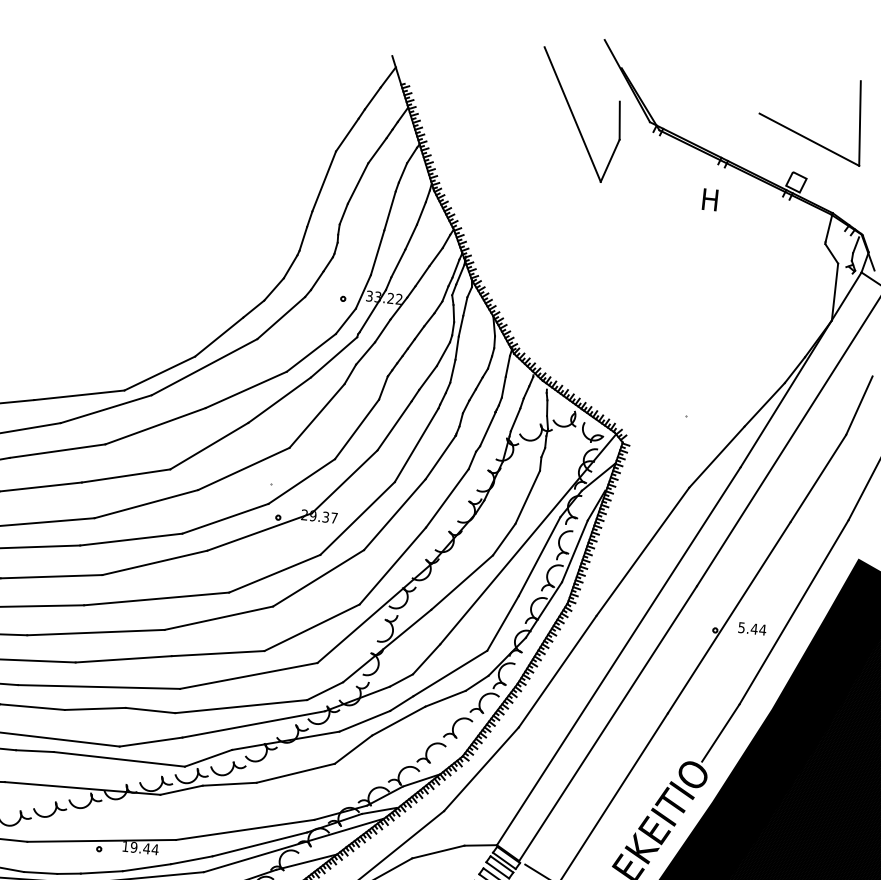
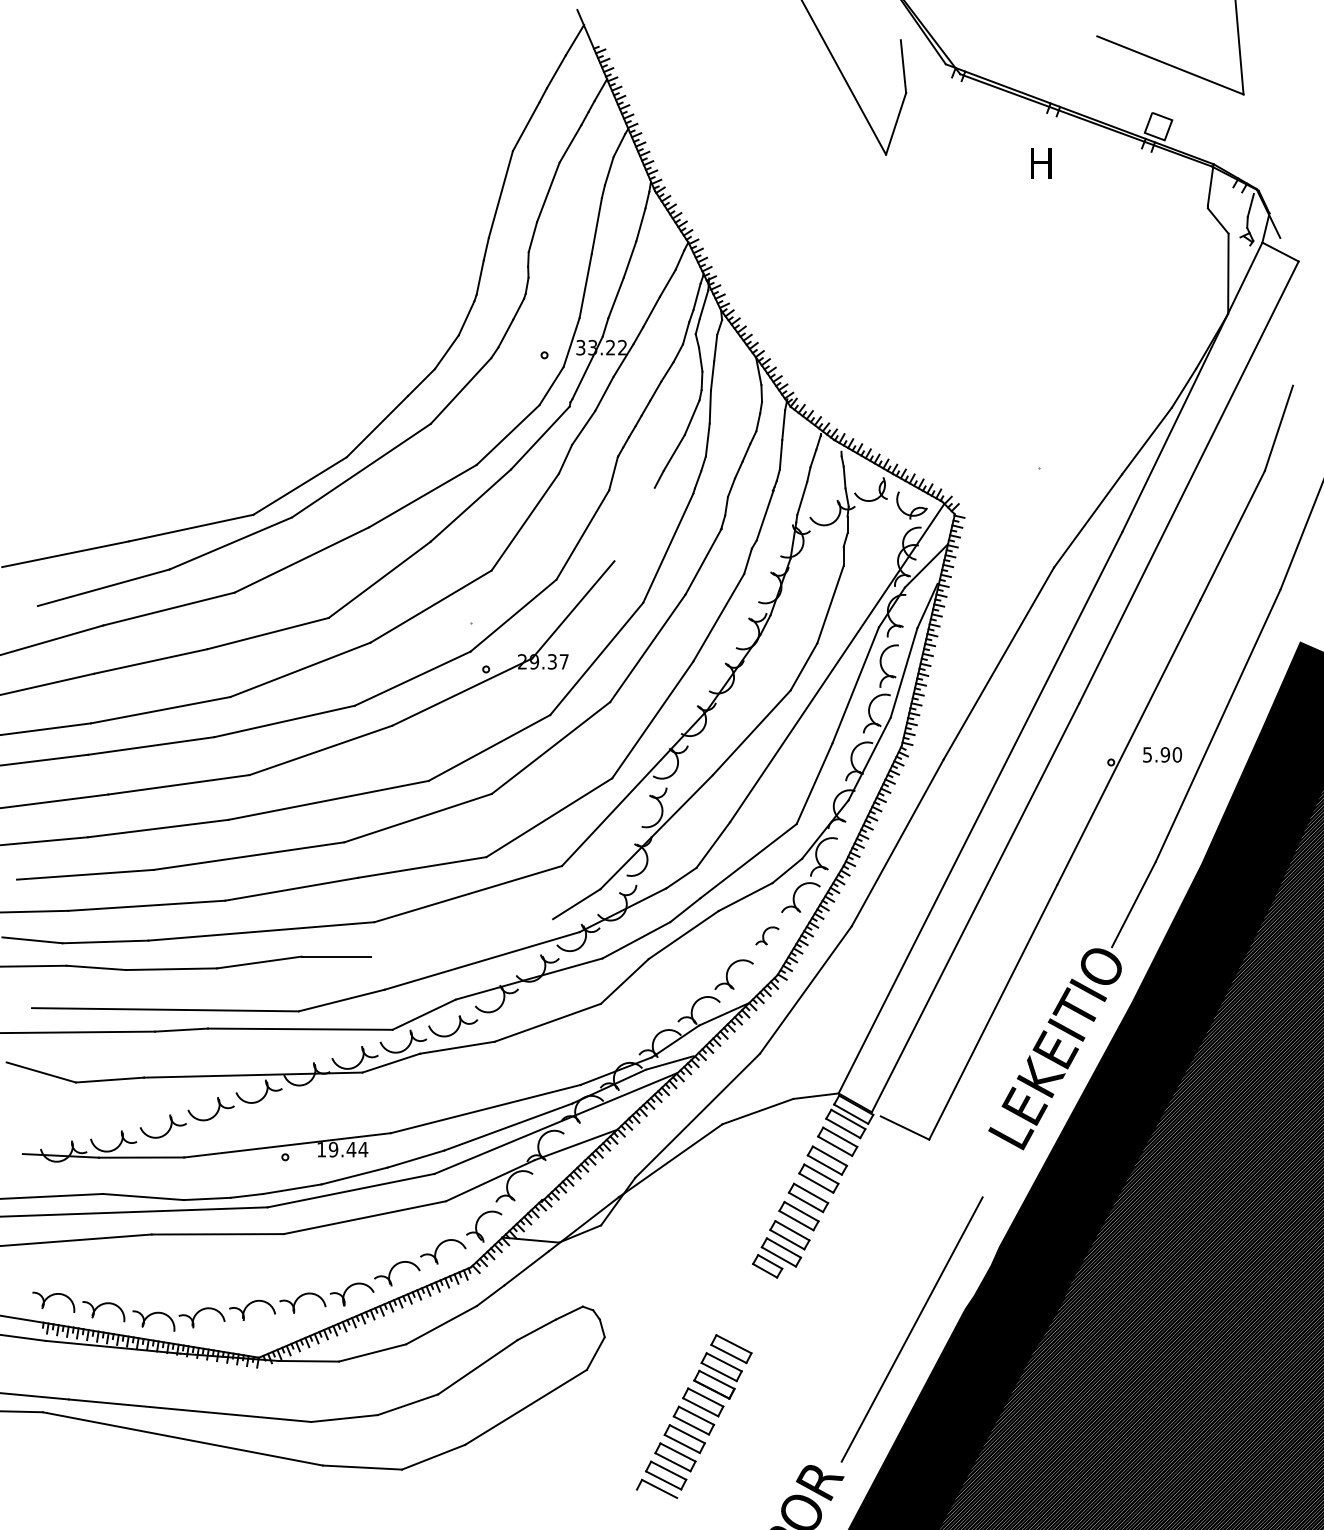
line: (394, 425) -> (634, 524), removed
text: (758, 629) -> (1171, 754), 5.44 -> 5.90
line: (241, 706) -> (462, 937), removed
part: (458, 727) -> (767, 935), size x0.6

